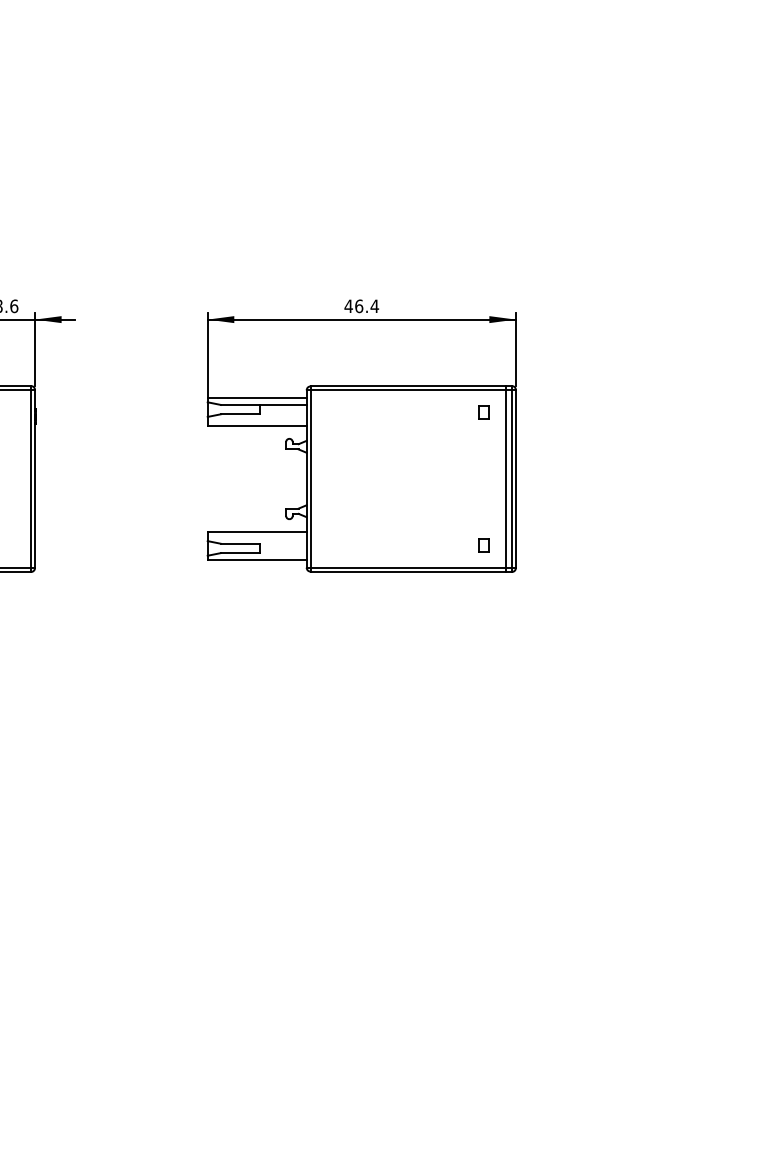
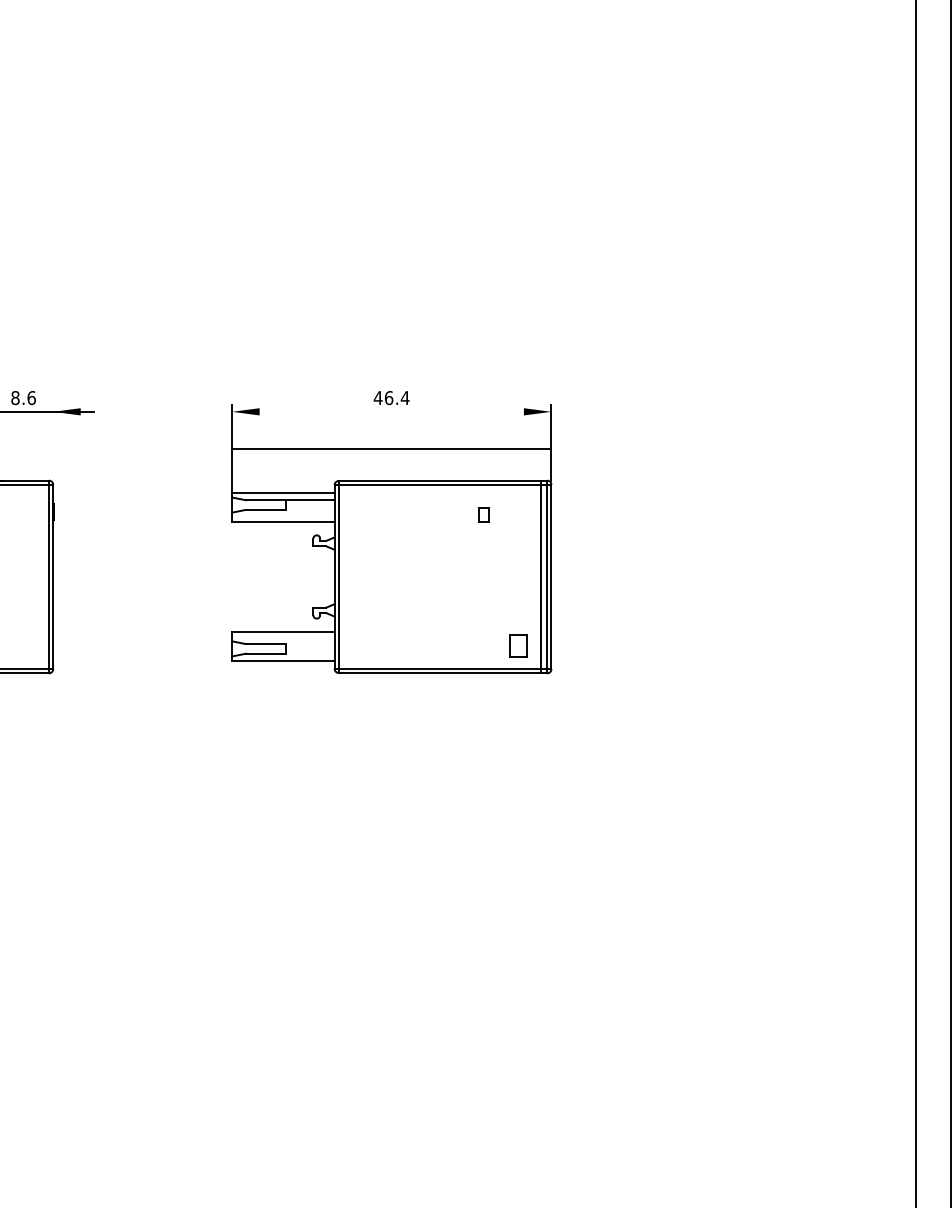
line: (361, 319) -> (391, 448), moved
line: (35, 349) -> (53, 442), removed
part: (484, 411) -> (483, 514), moved
part: (484, 545) -> (518, 645), size x1.6

